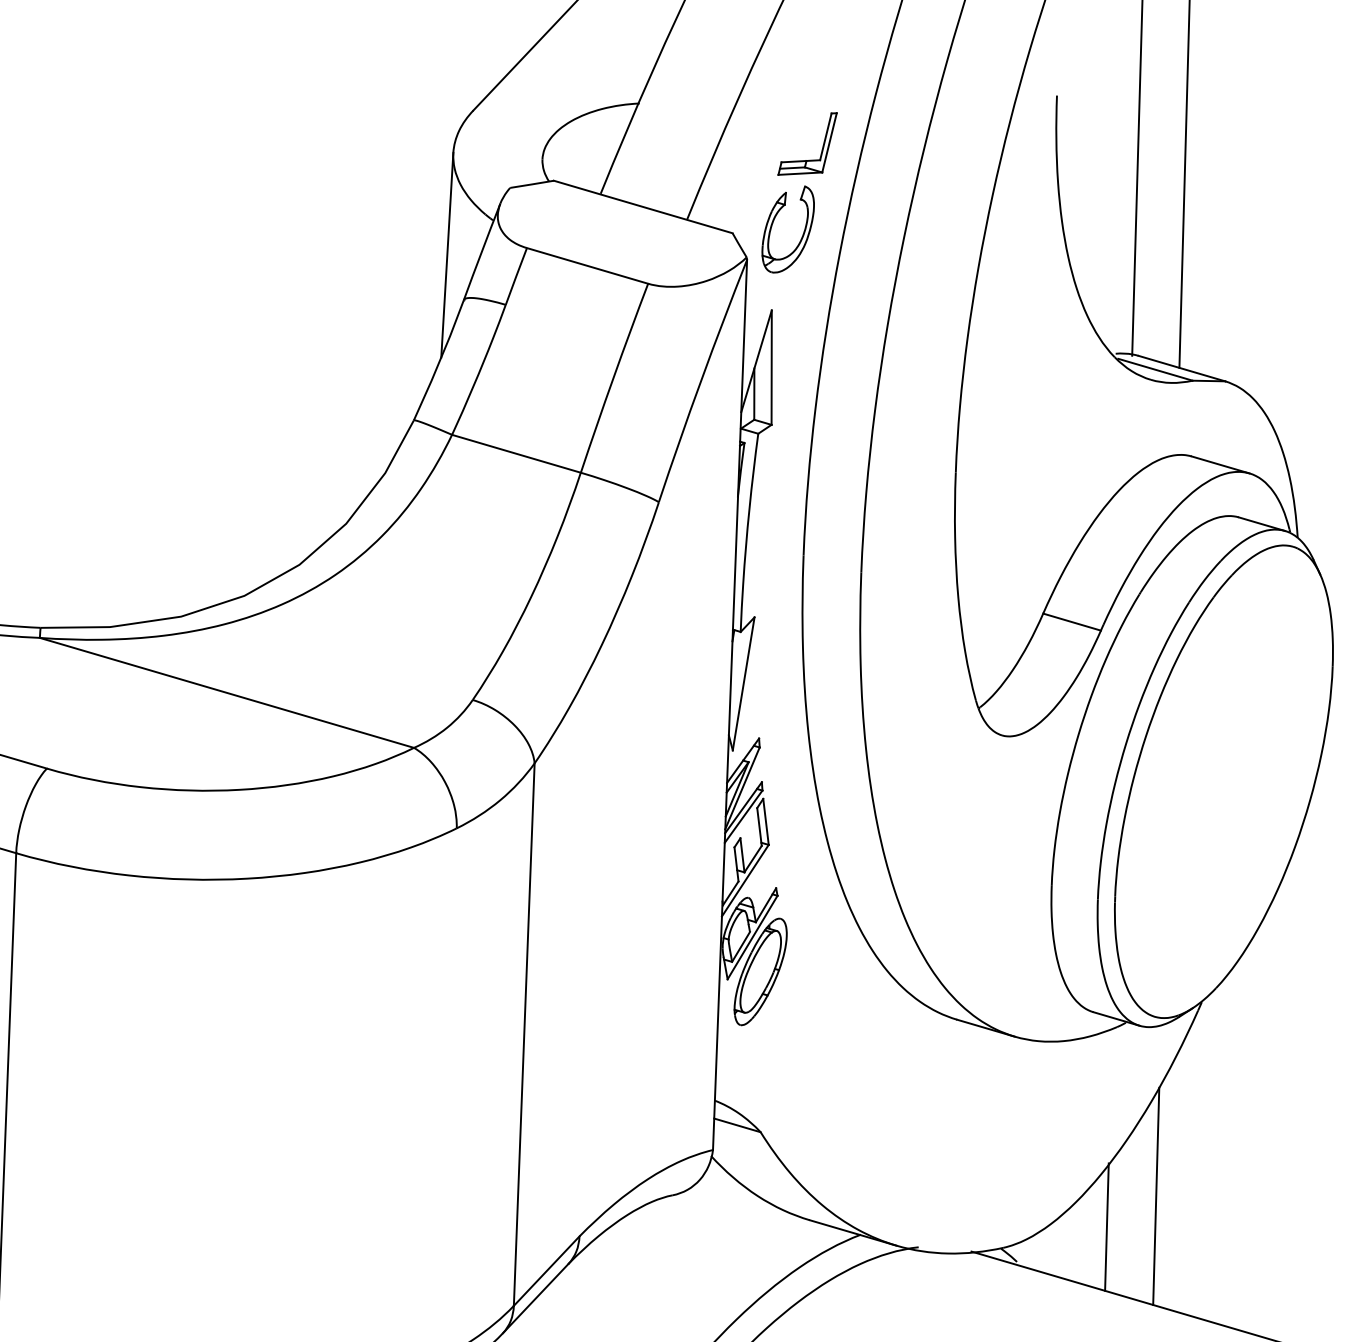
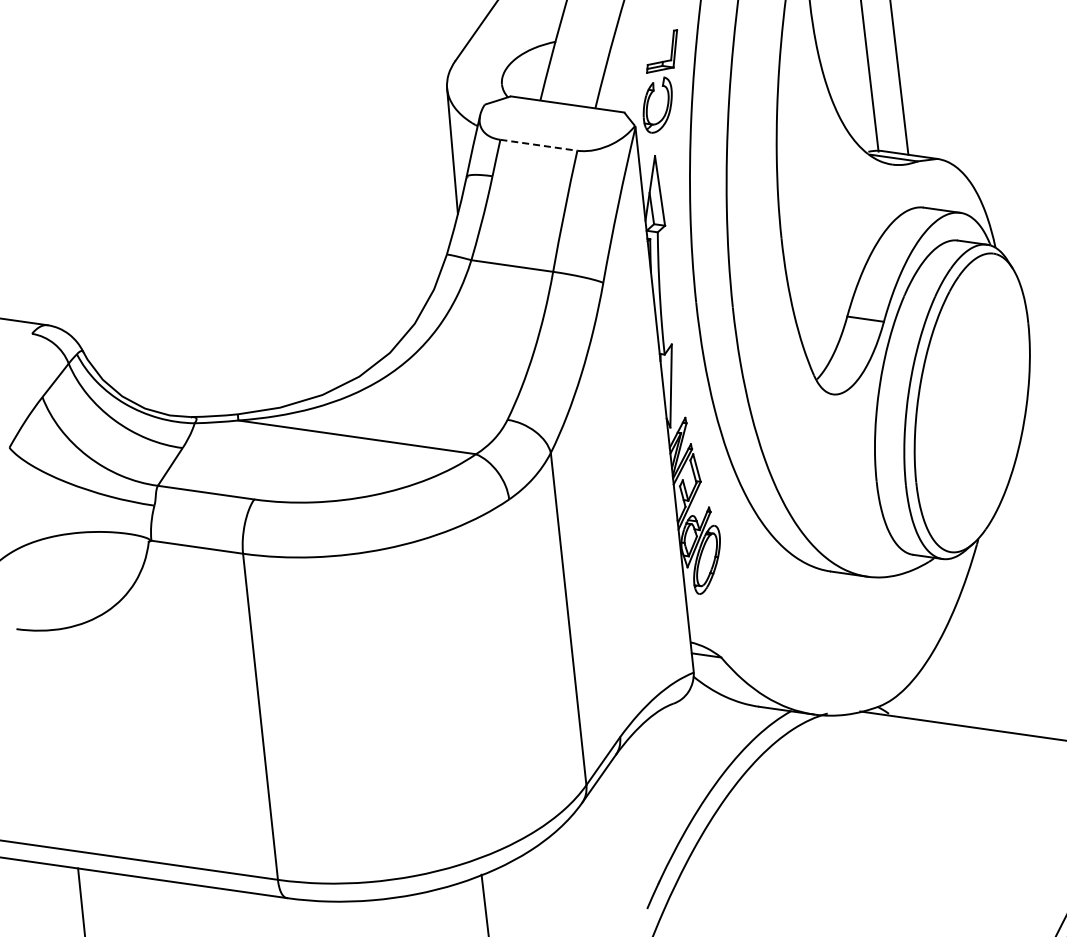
line: (586, 266) -> (538, 145), solid -> dashed
line: (1155, 1196) -> (967, 661), removed
line: (1106, 1226) -> (940, 684), removed

